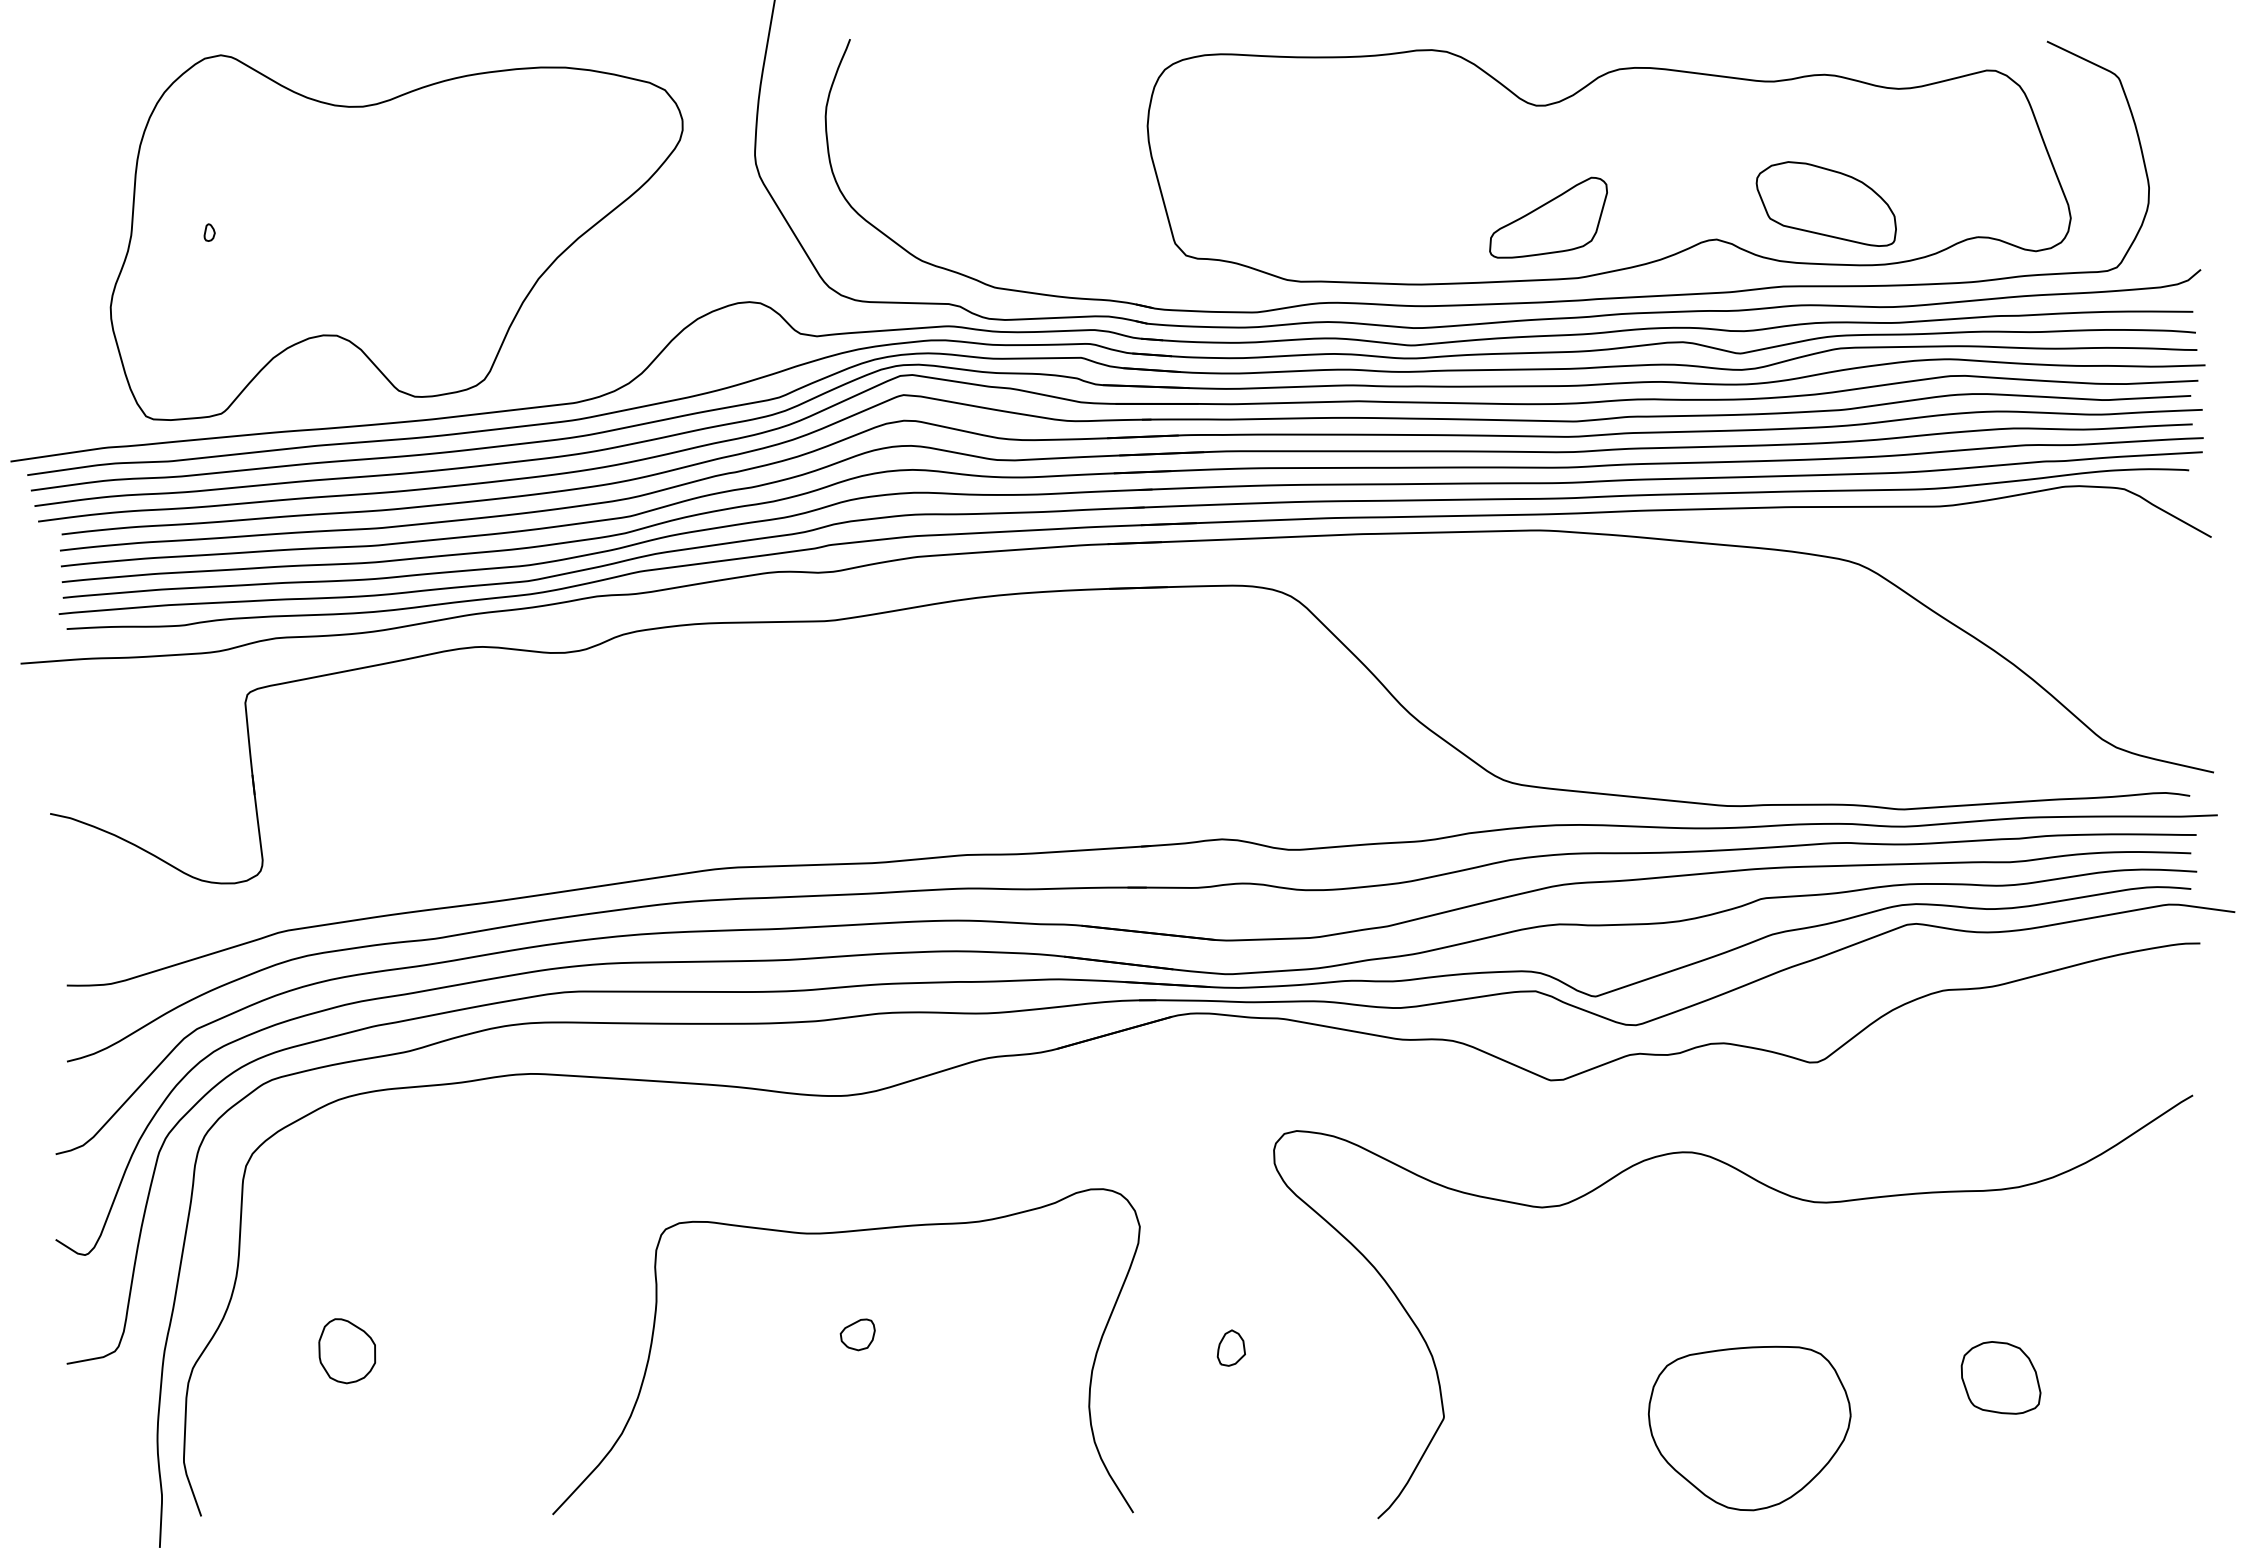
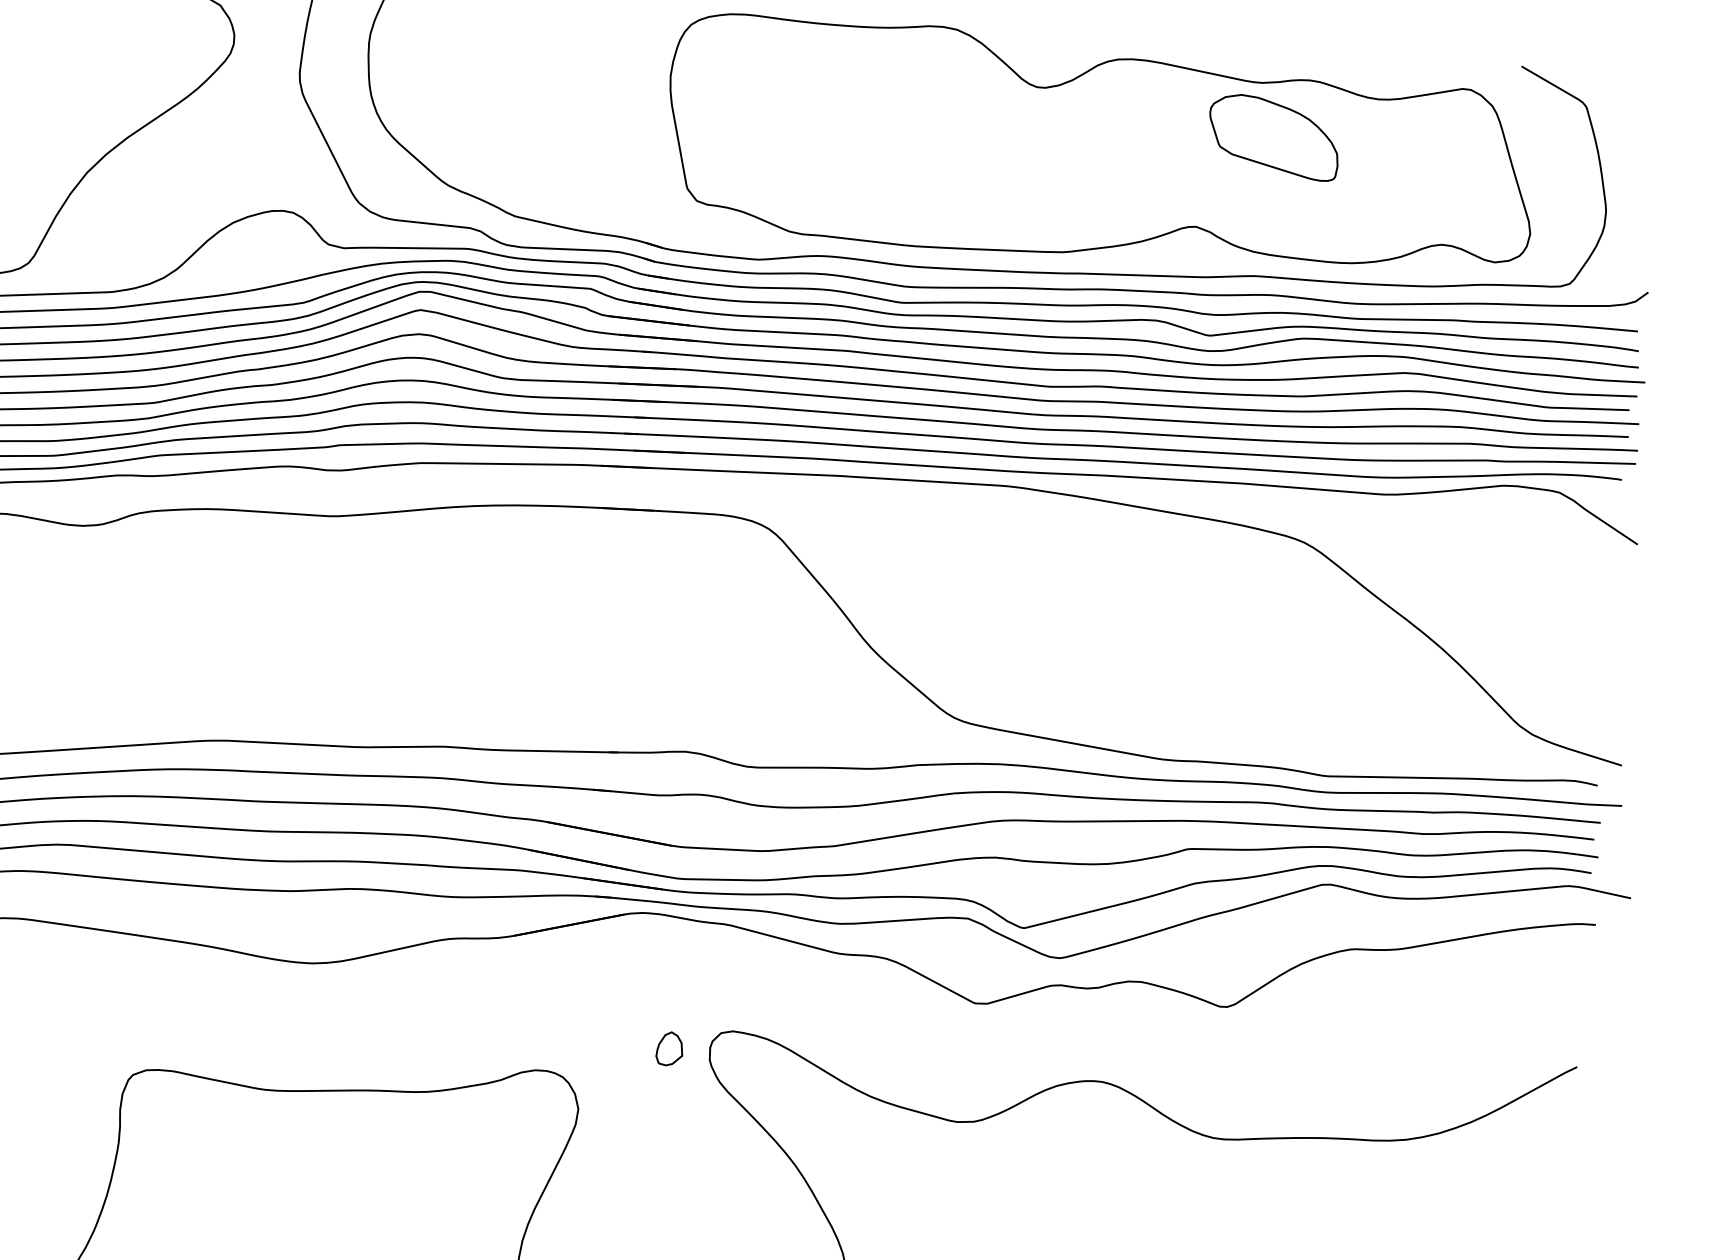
part: (1825, 203) -> (1273, 136), moved
part: (1548, 217) -> (1039, 193), removed
part: (857, 1334) -> (304, 1188), removed
part: (1230, 1347) -> (669, 1048), moved

